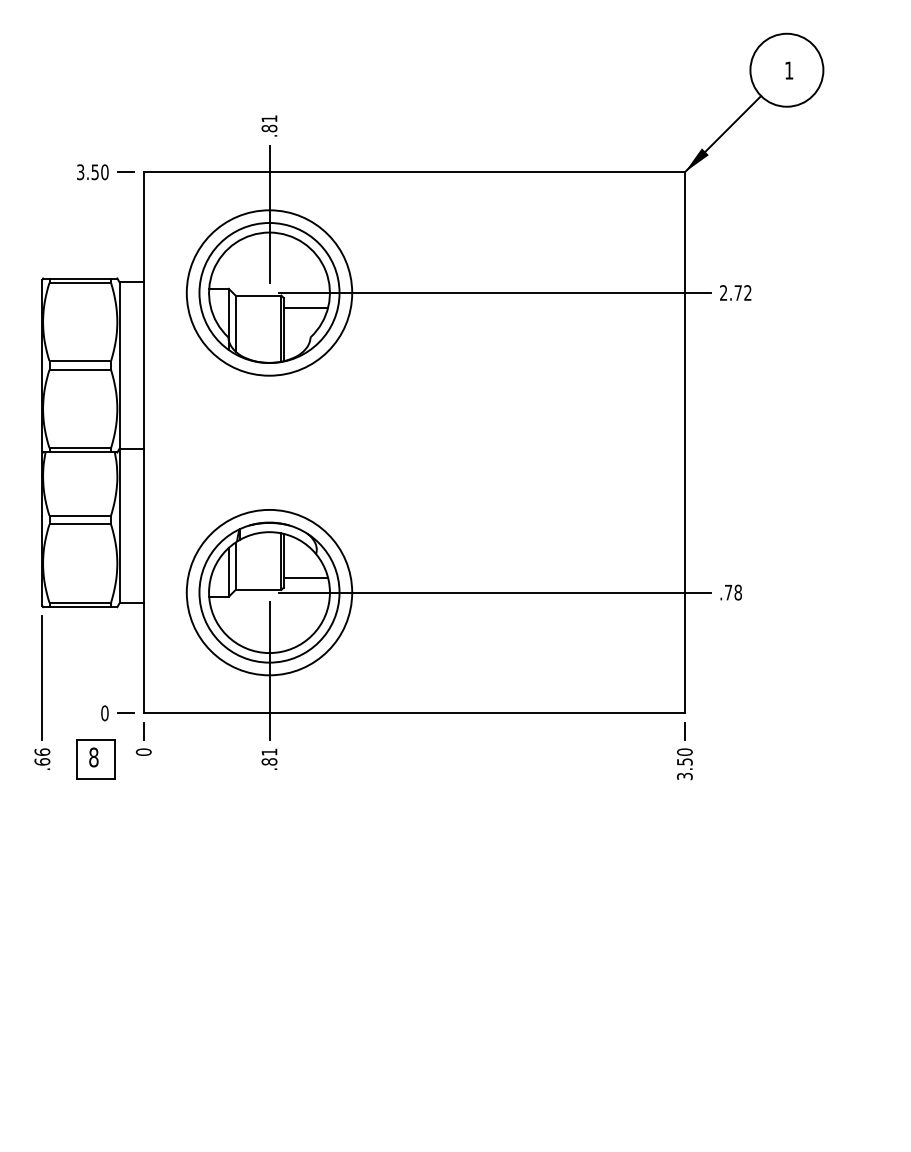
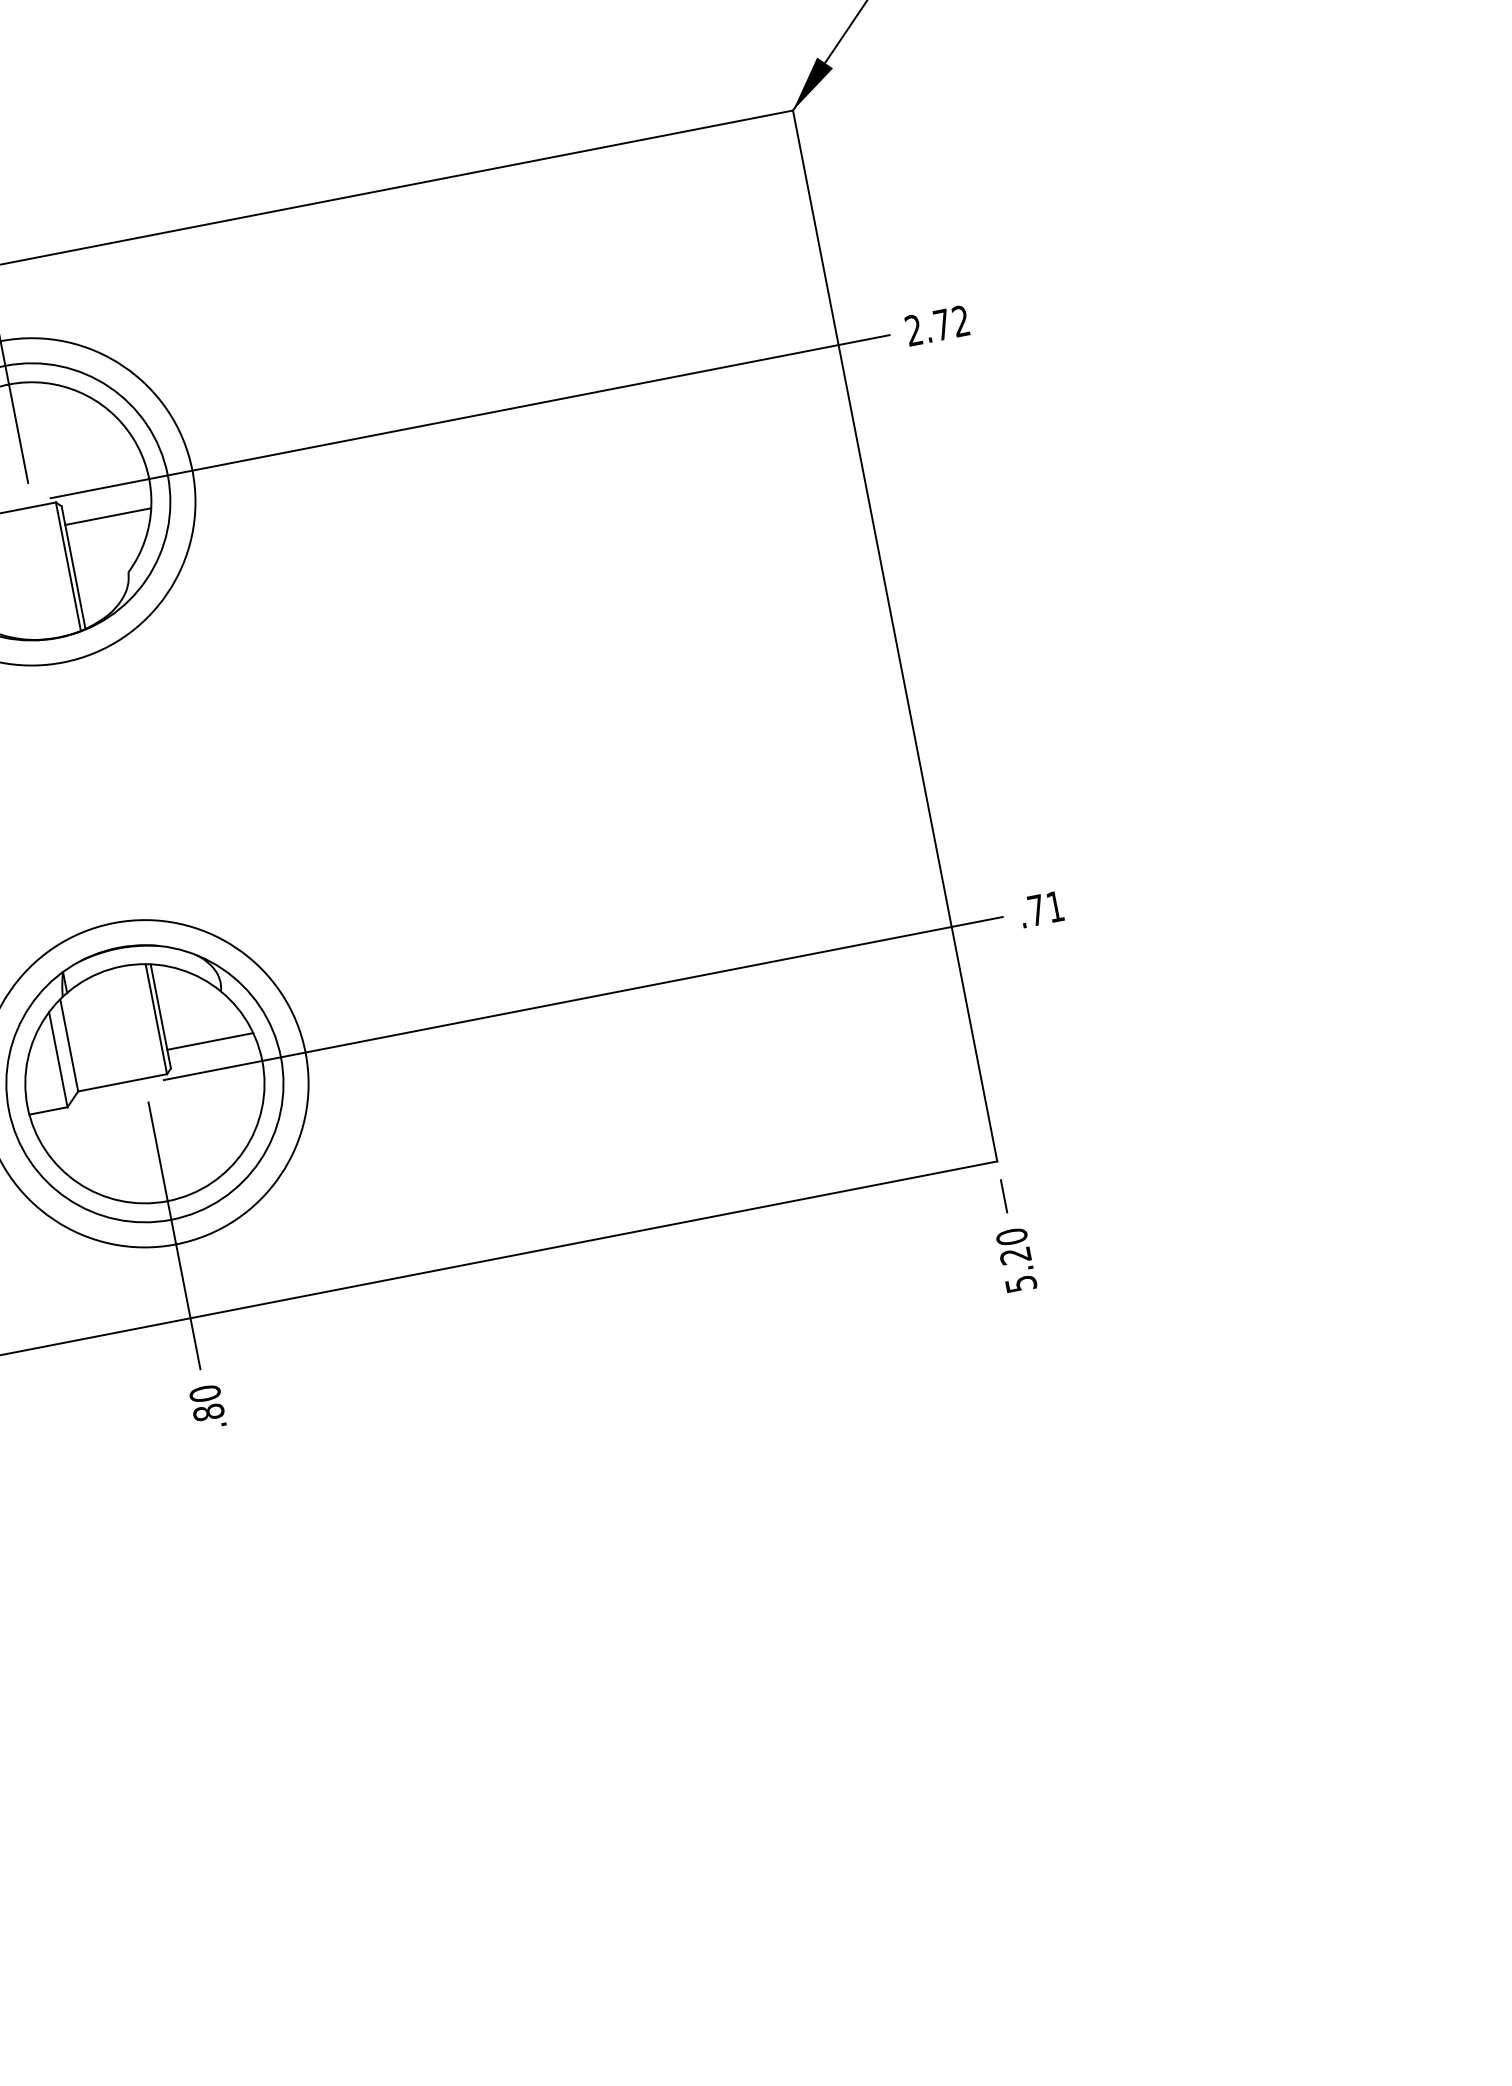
text: (738, 592) -> (1055, 906), .78 -> .71
text: (269, 751) -> (204, 1392), .81 -> .80
text: (684, 768) -> (1017, 1268), 3.50 -> 5.20

